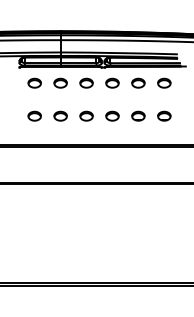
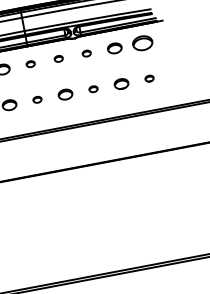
part: (60, 82) -> (30, 63), size x0.6
part: (86, 82) -> (58, 58), size x0.6
part: (112, 82) -> (86, 52), size x0.6
part: (164, 82) -> (142, 42), size x1.4
part: (60, 115) -> (37, 99), size x0.6
part: (112, 115) -> (93, 88), size x0.6
part: (164, 115) -> (149, 77), size x0.6

